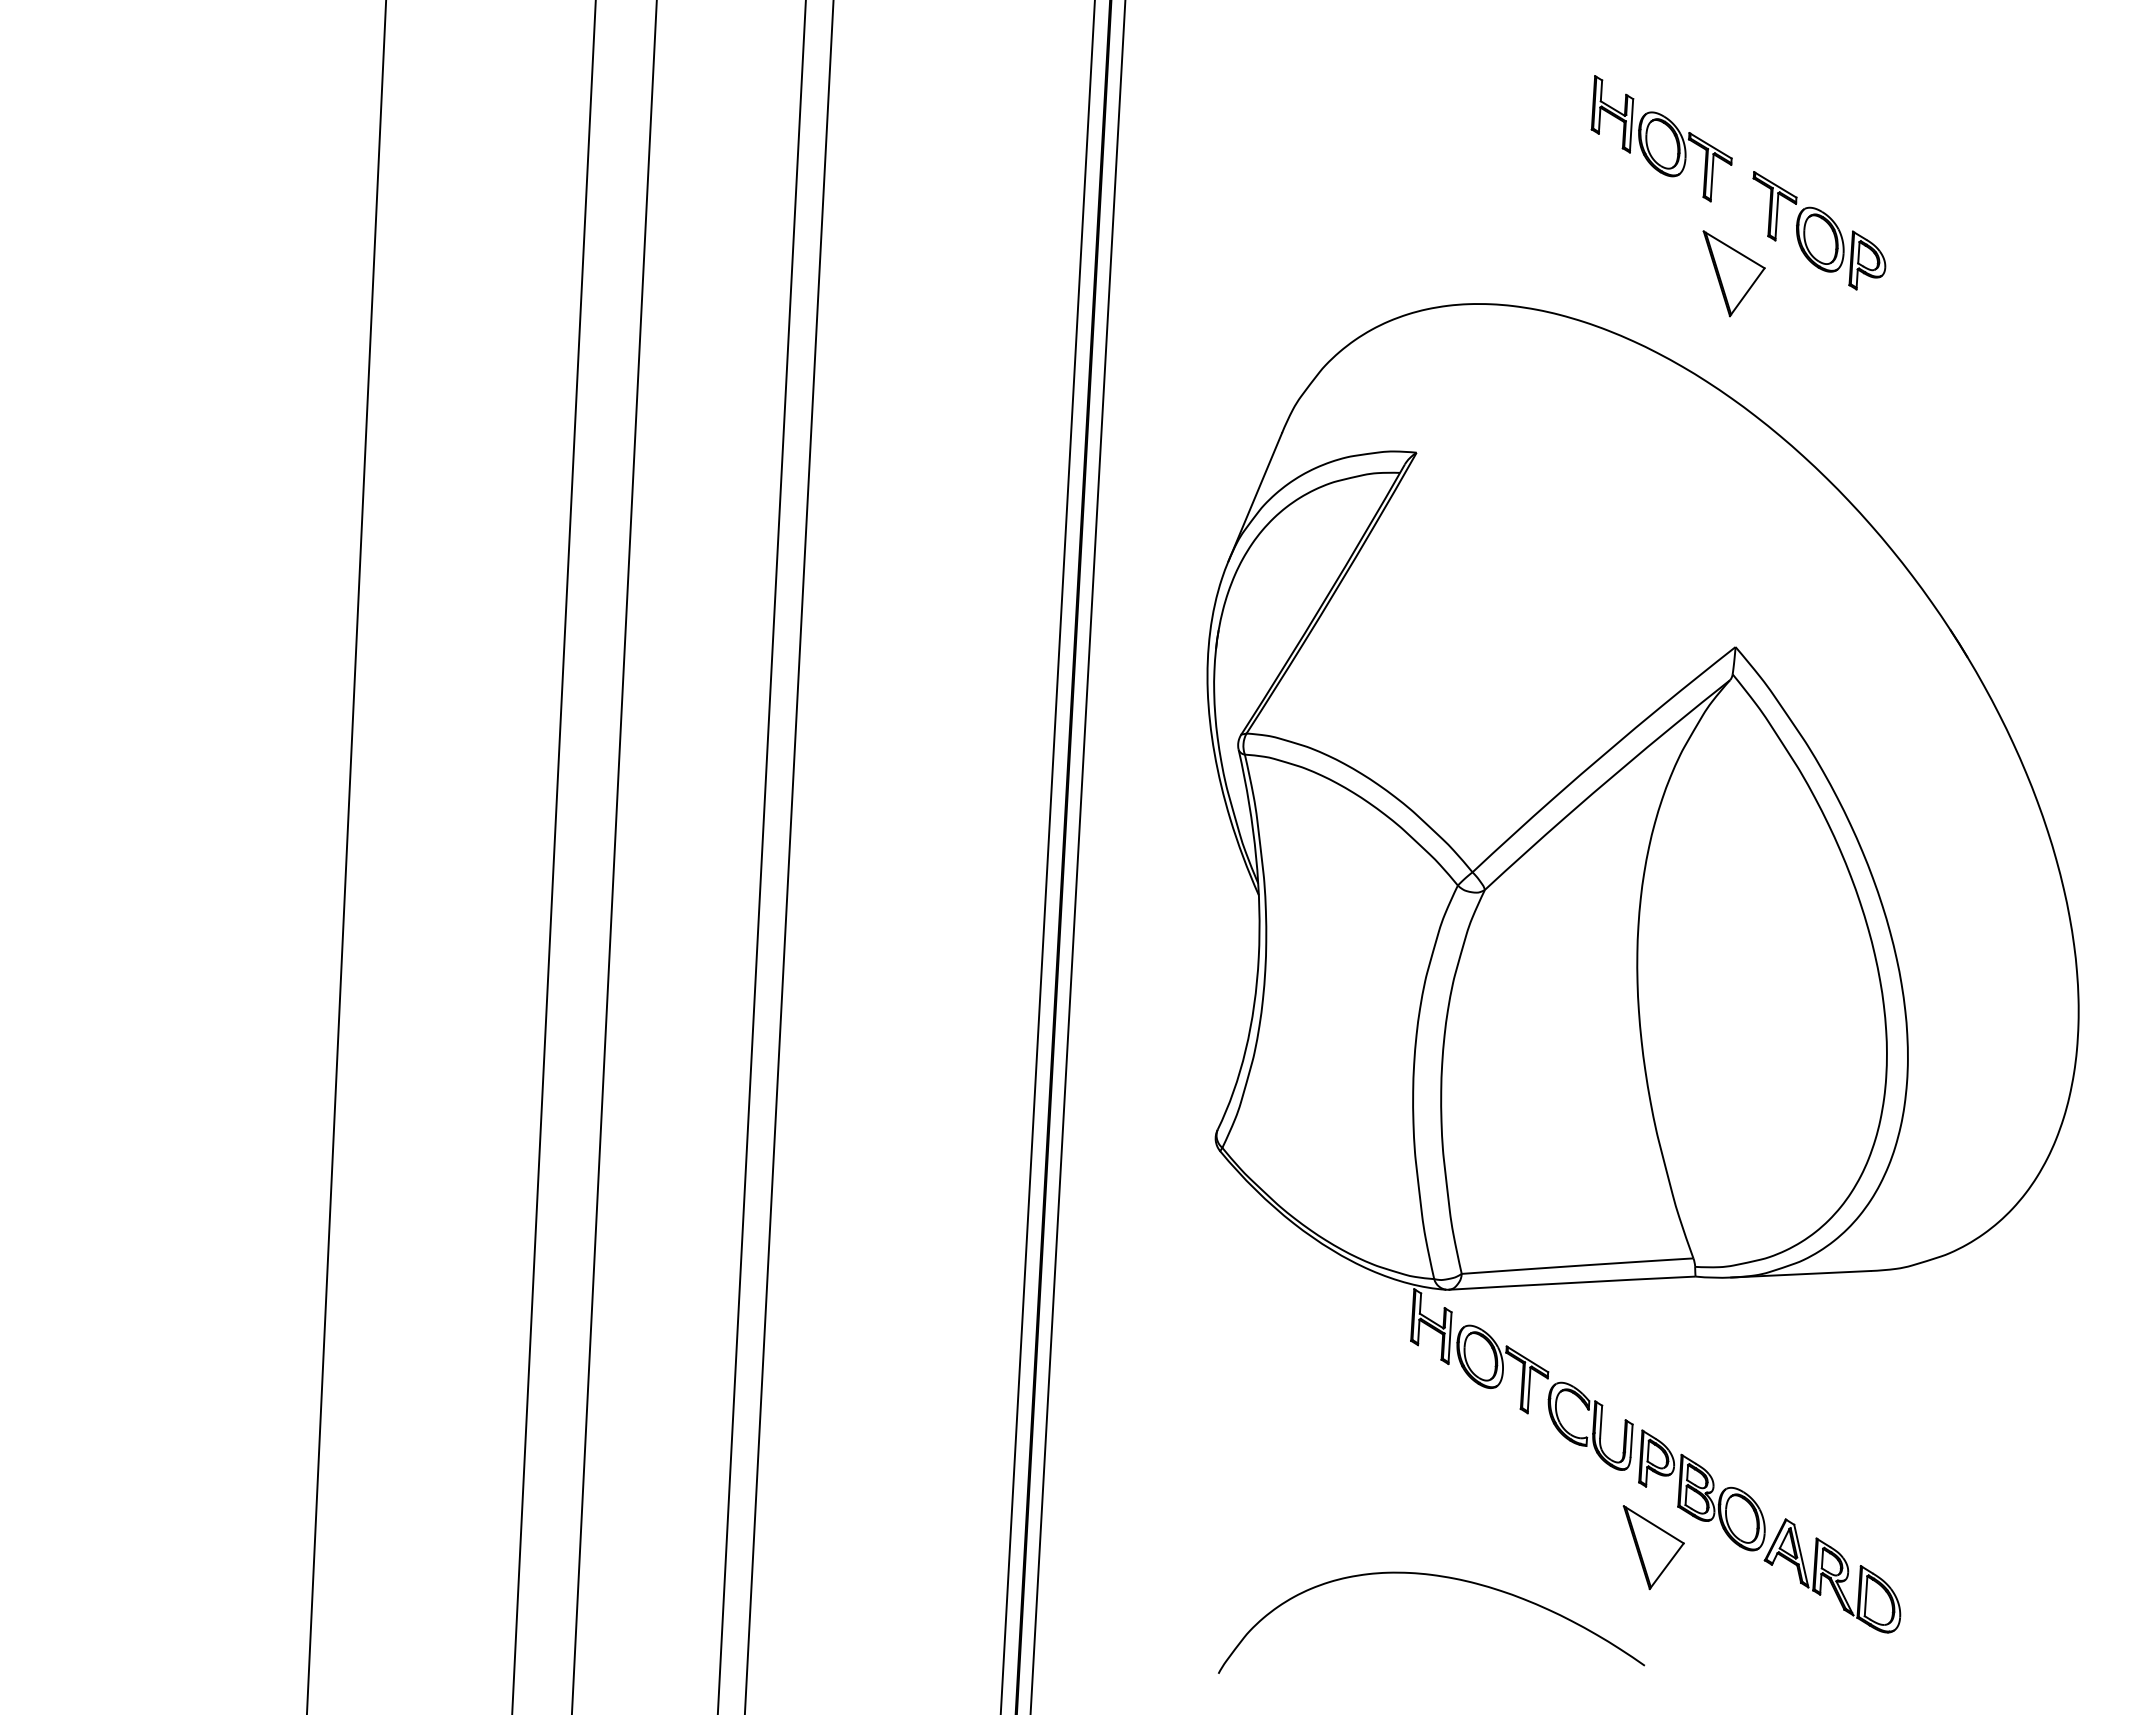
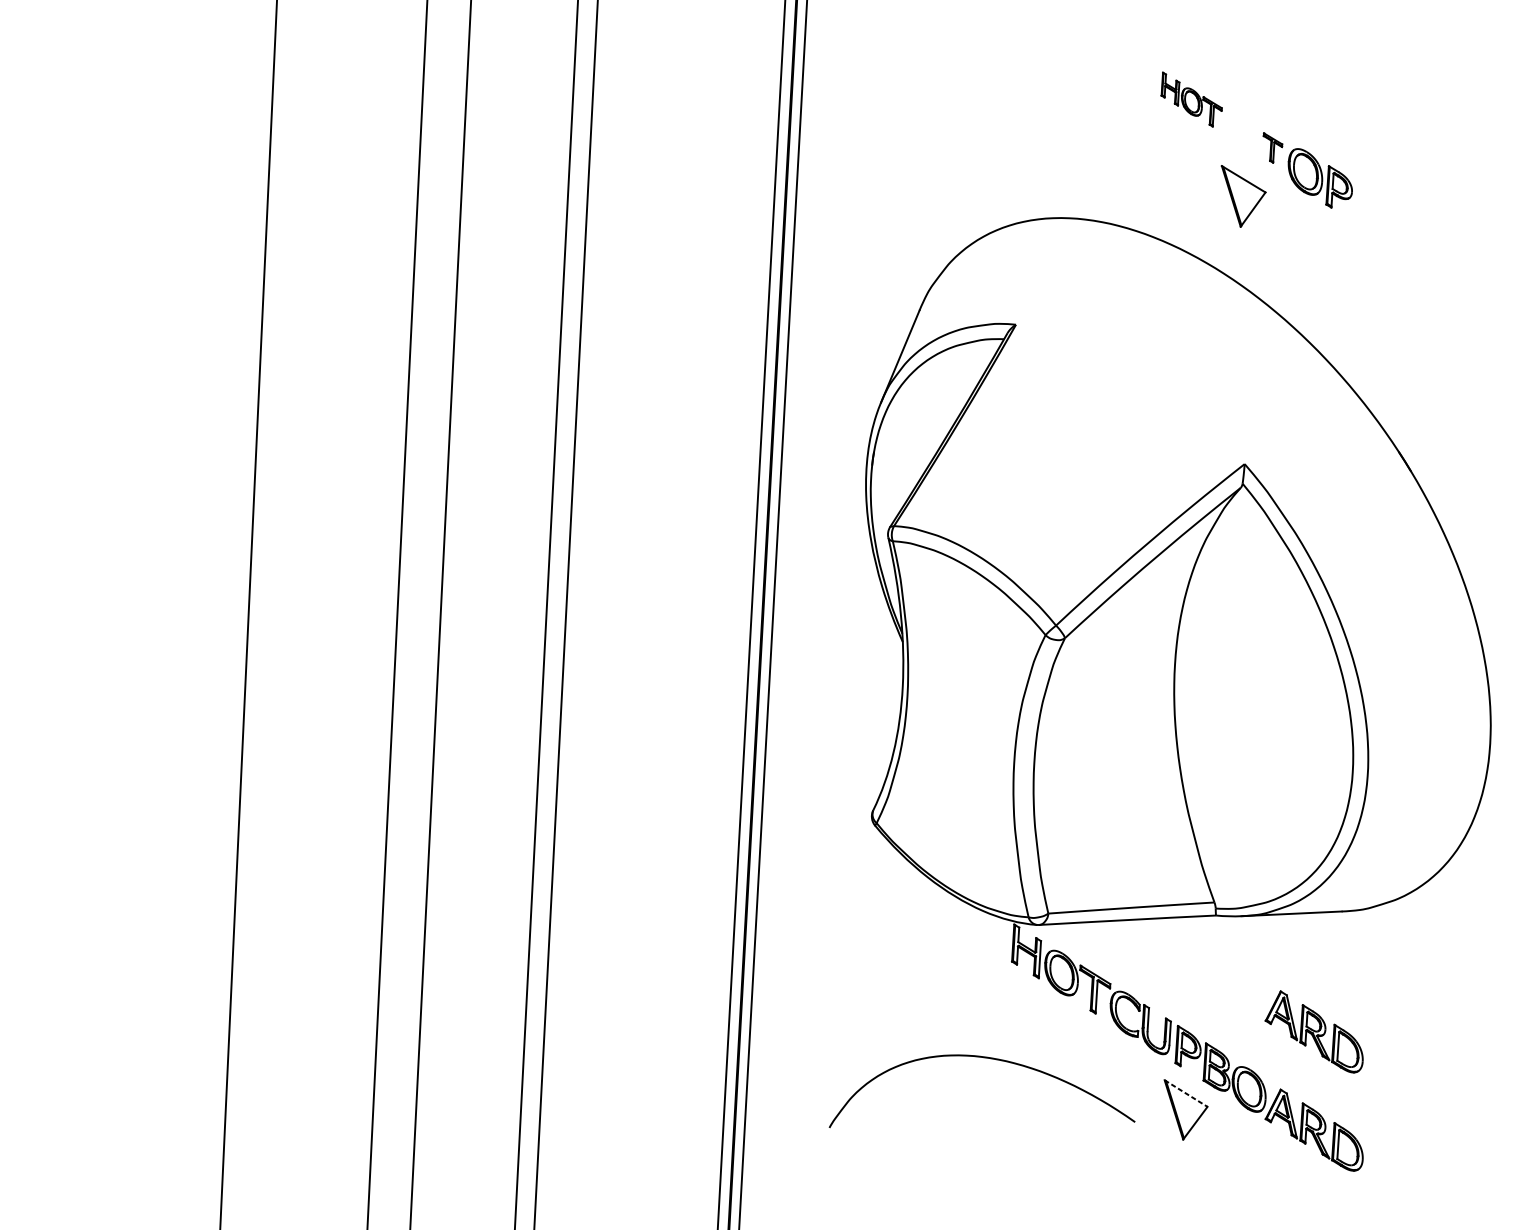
part: (1661, 138) -> (1191, 99), size x0.6
part: (1774, 206) -> (1272, 148), size x0.6
part: (1832, 1438) -> (1314, 1031), added
line: (1654, 1525) -> (1186, 1094), solid -> dashed
curve: (1440, 1577) -> (988, 1058), moved

